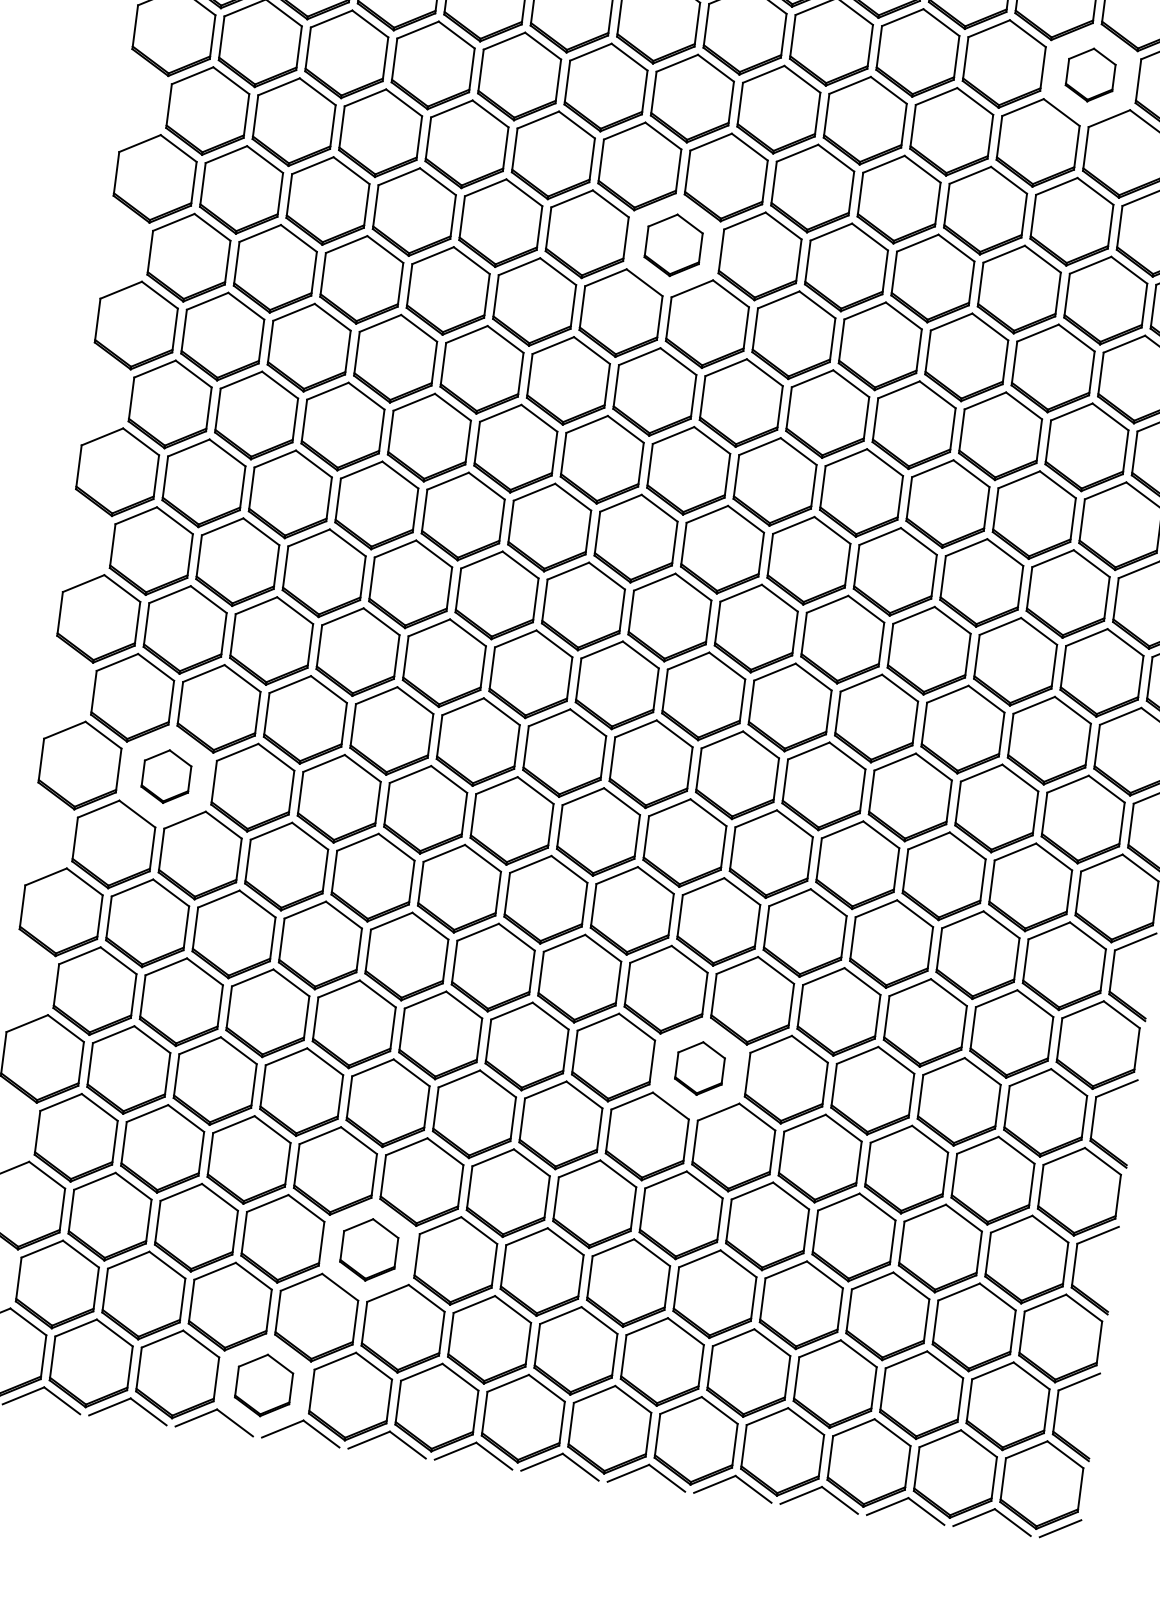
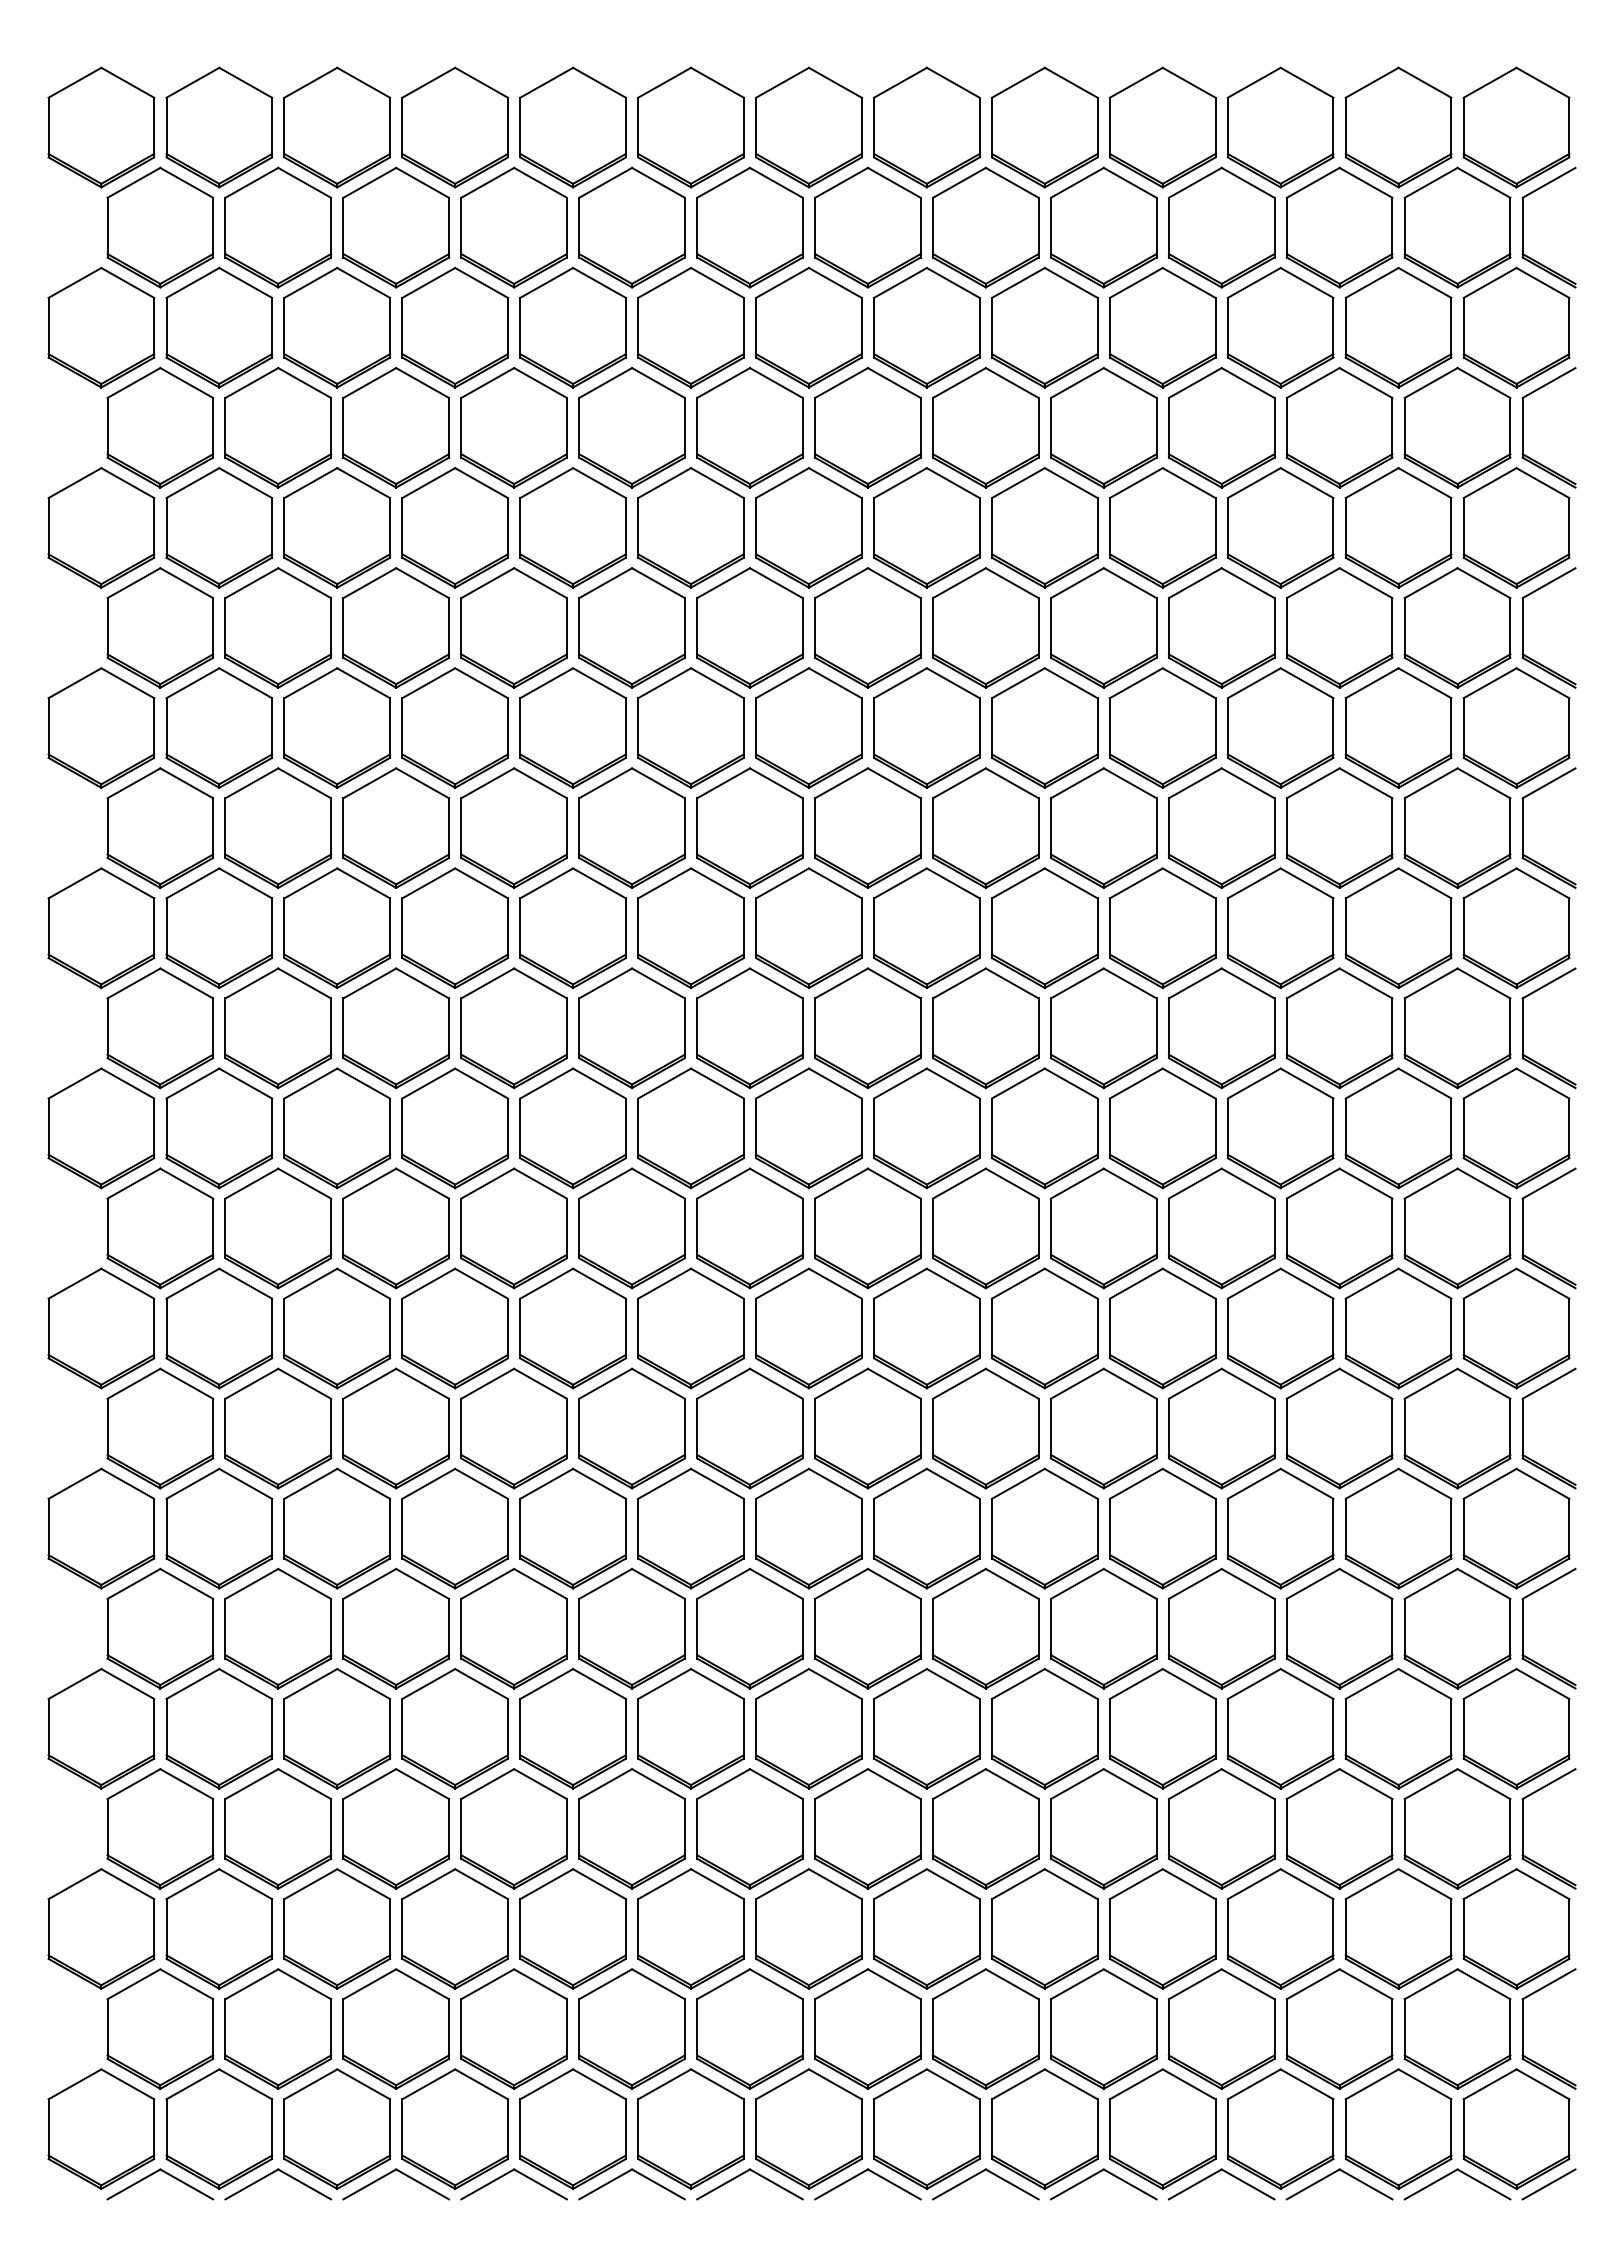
part: (1090, 74) -> (1339, 227), size x1.67
part: (673, 244) -> (808, 527), size x1.43
part: (166, 776) -> (219, 1328), size x1.67
part: (699, 1068) -> (985, 1628), size x1.67
part: (368, 1249) -> (572, 1928), size x1.43
part: (263, 1384) -> (454, 2128), size x1.43

